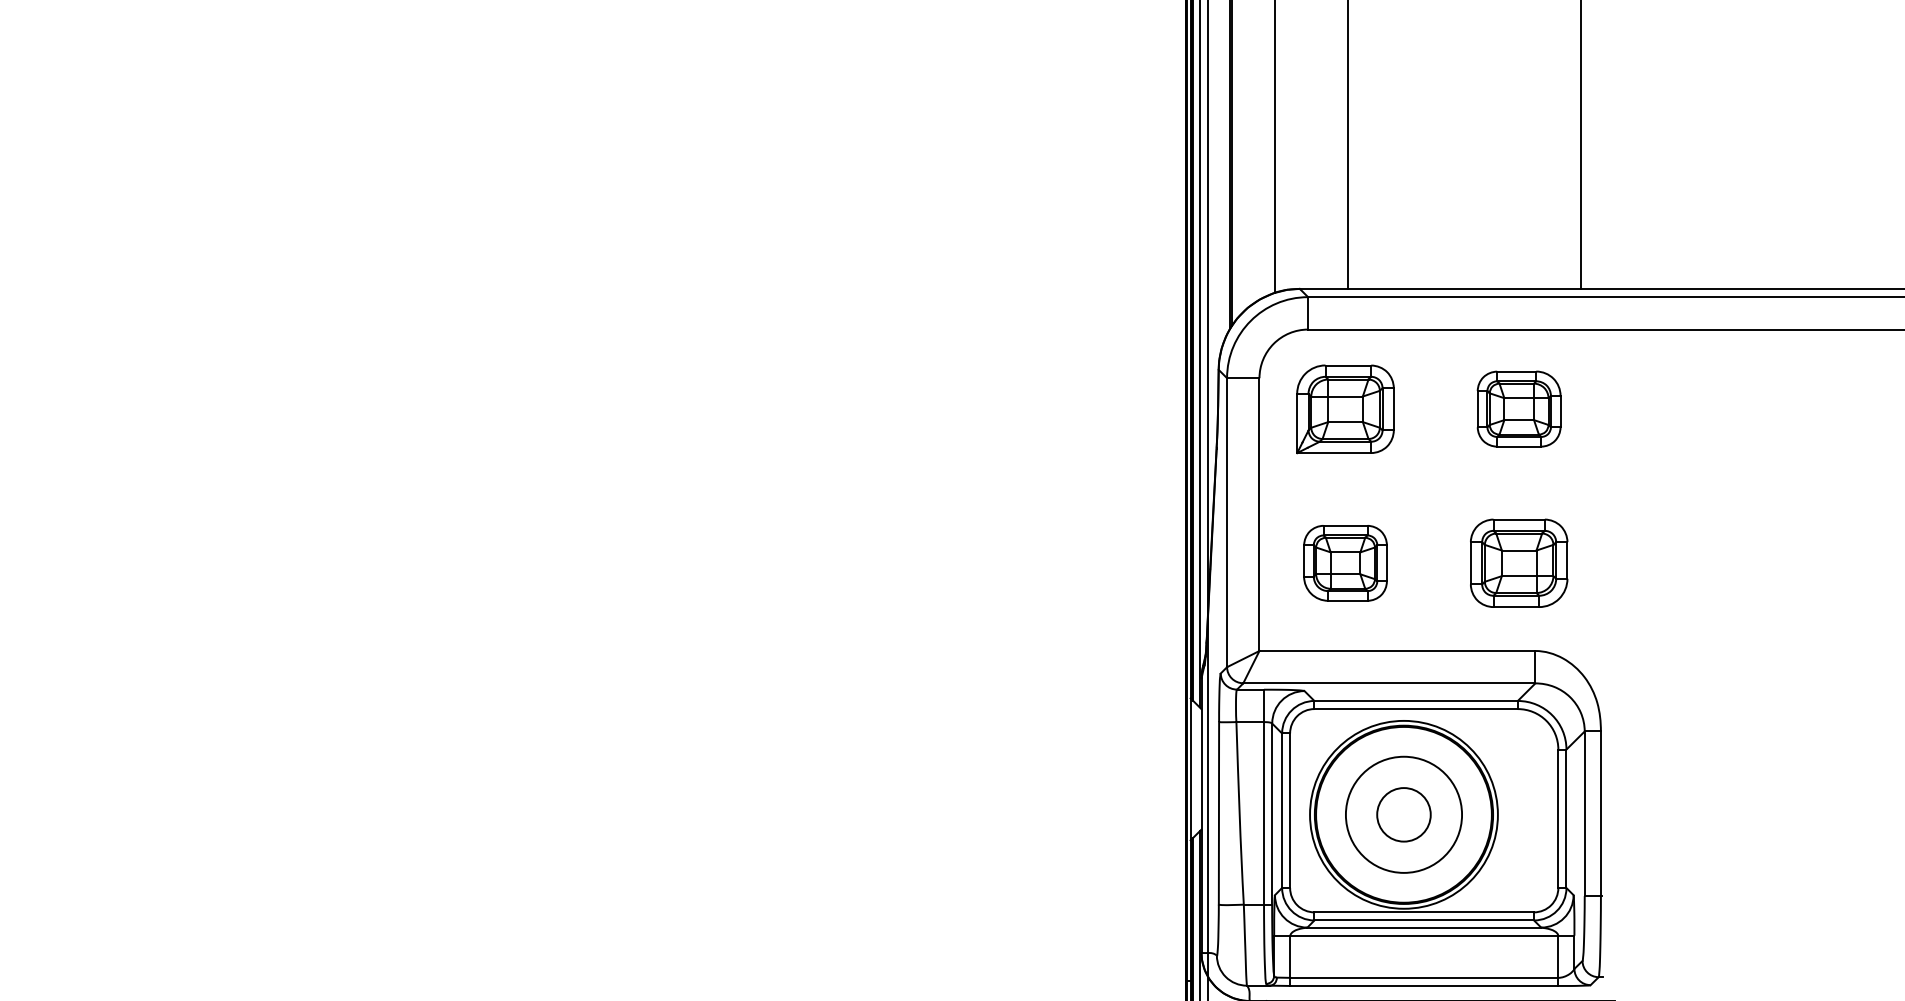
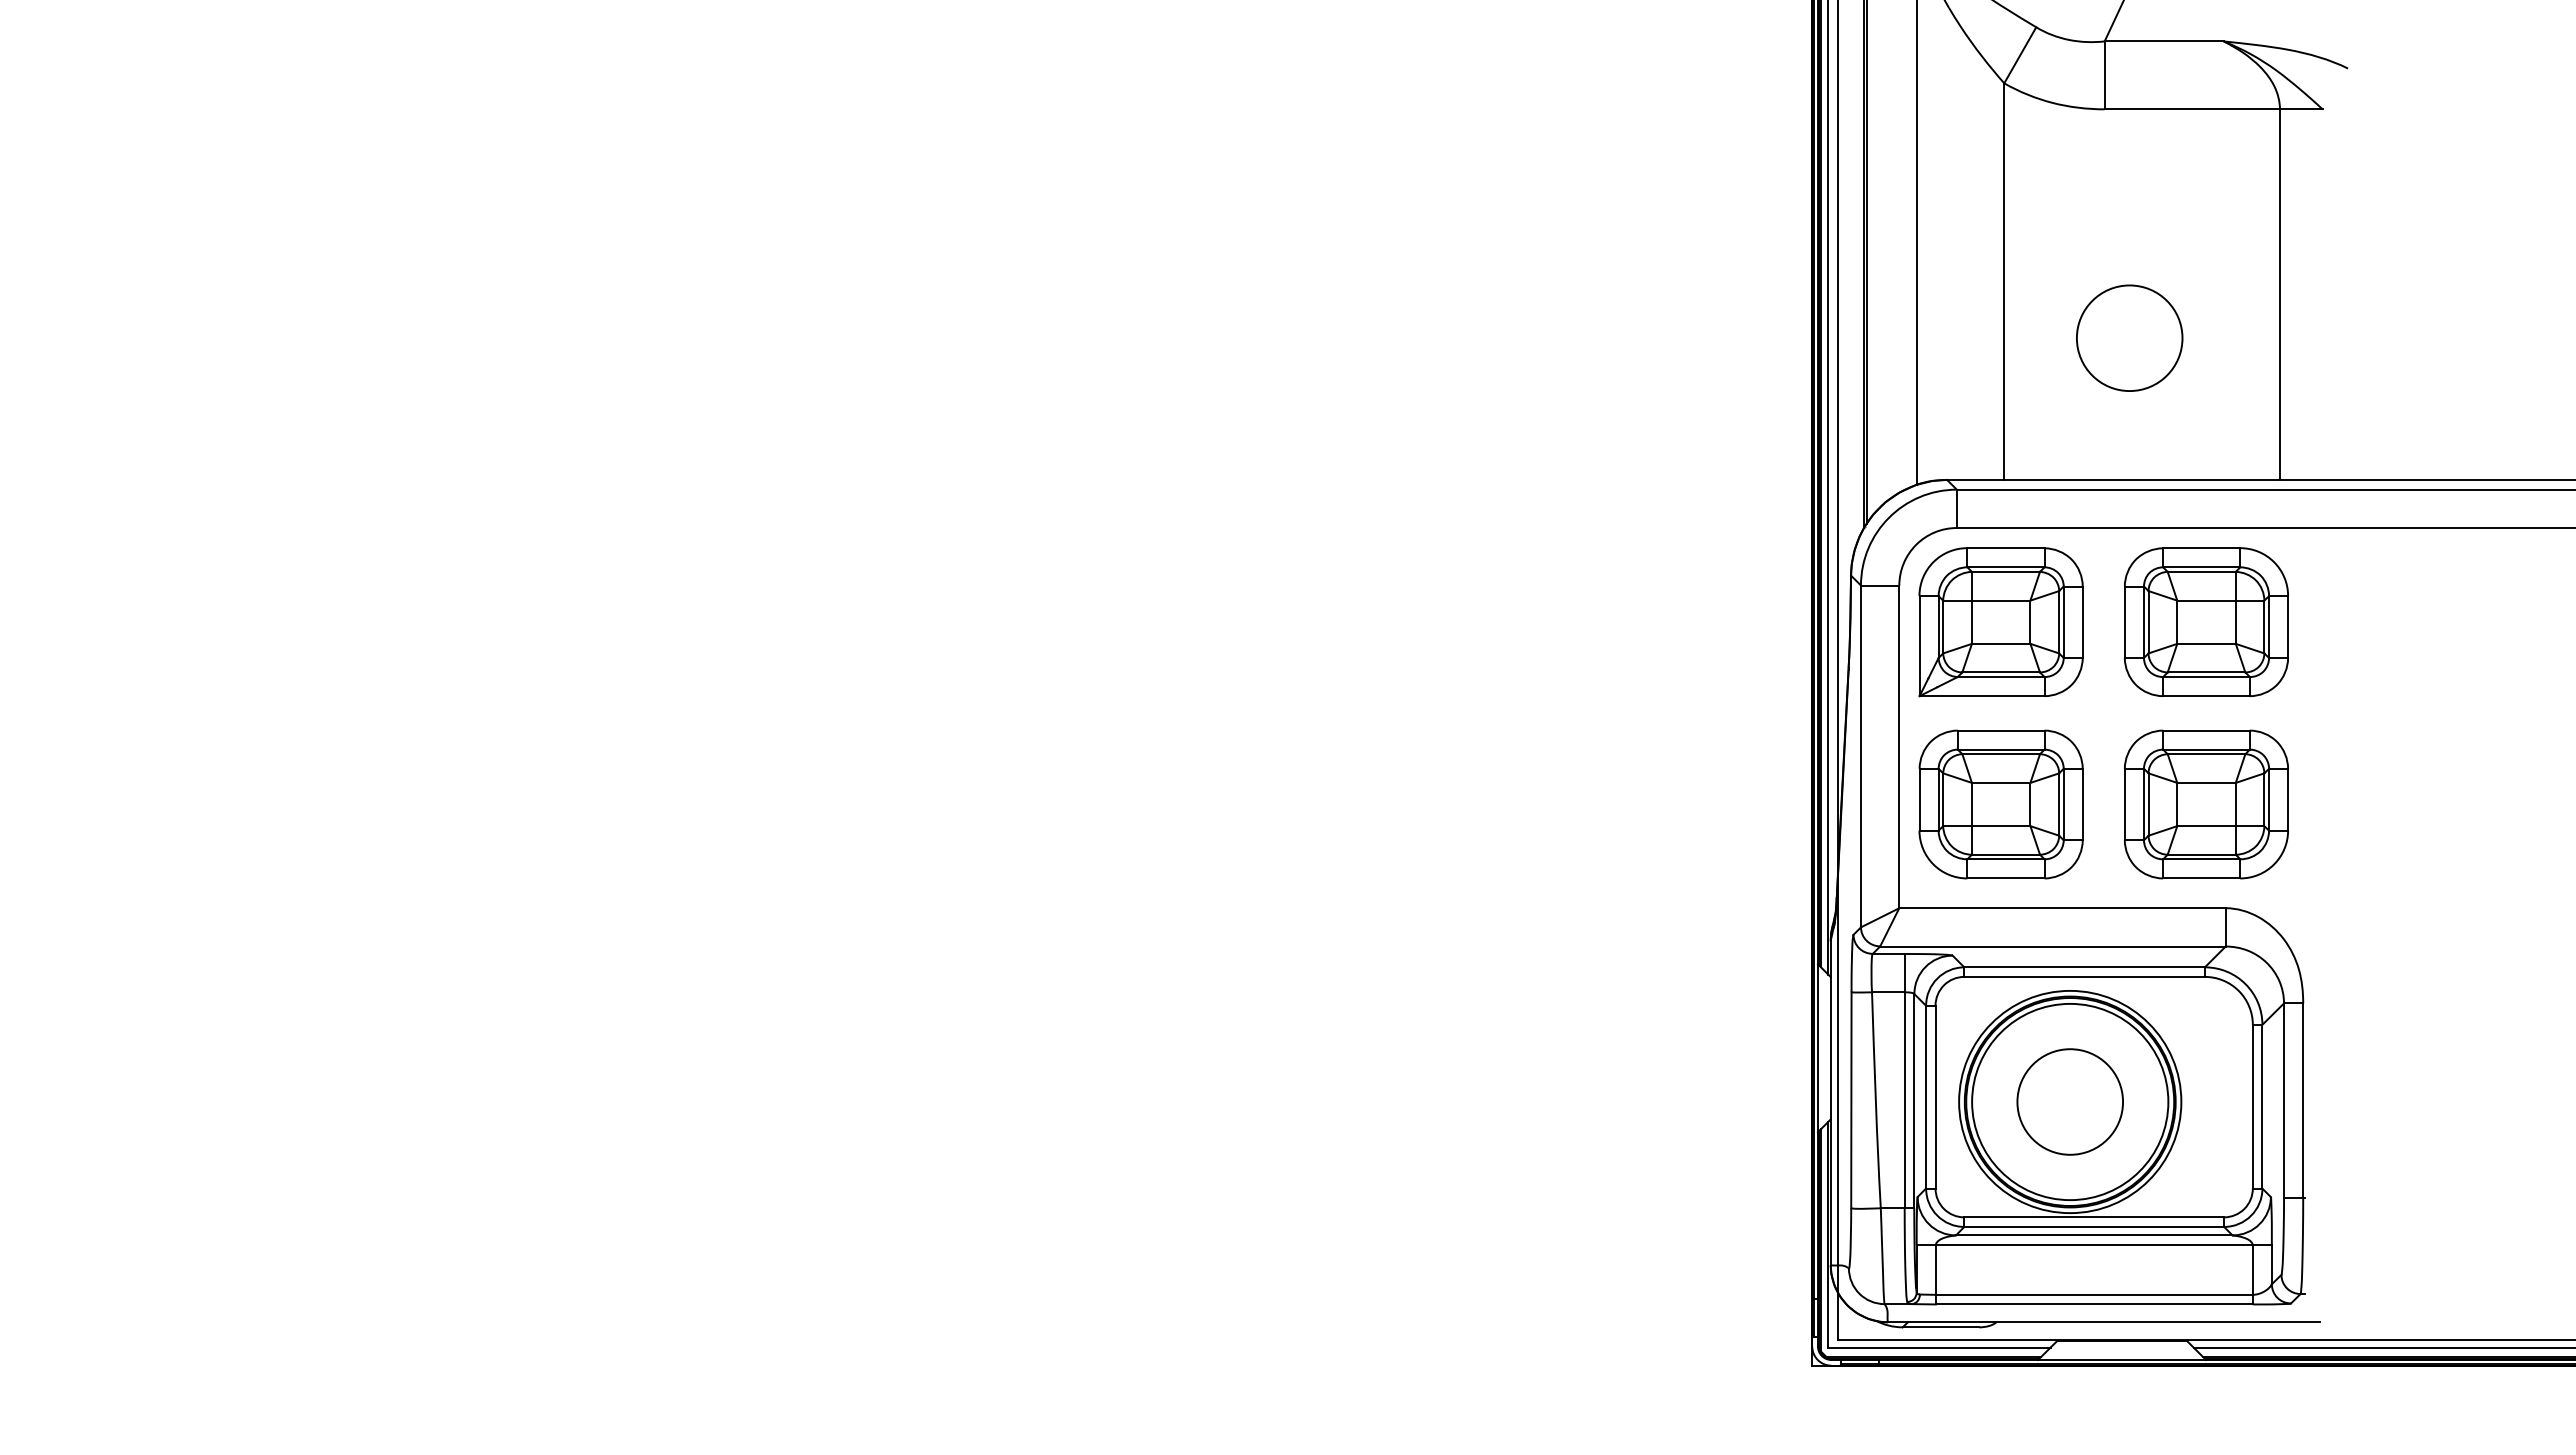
circle: (1454, 168) -> (2129, 337), added
part: (1519, 408) -> (2206, 621), size x1.67
part: (1345, 409) -> (2000, 622), size x1.43
part: (1345, 563) -> (2000, 804), size x1.67
part: (1519, 563) -> (2206, 804), size x1.43
circle: (1404, 814) -> (2070, 1101), size x1.43
circle: (1404, 814) -> (2070, 1101), size x1.67

